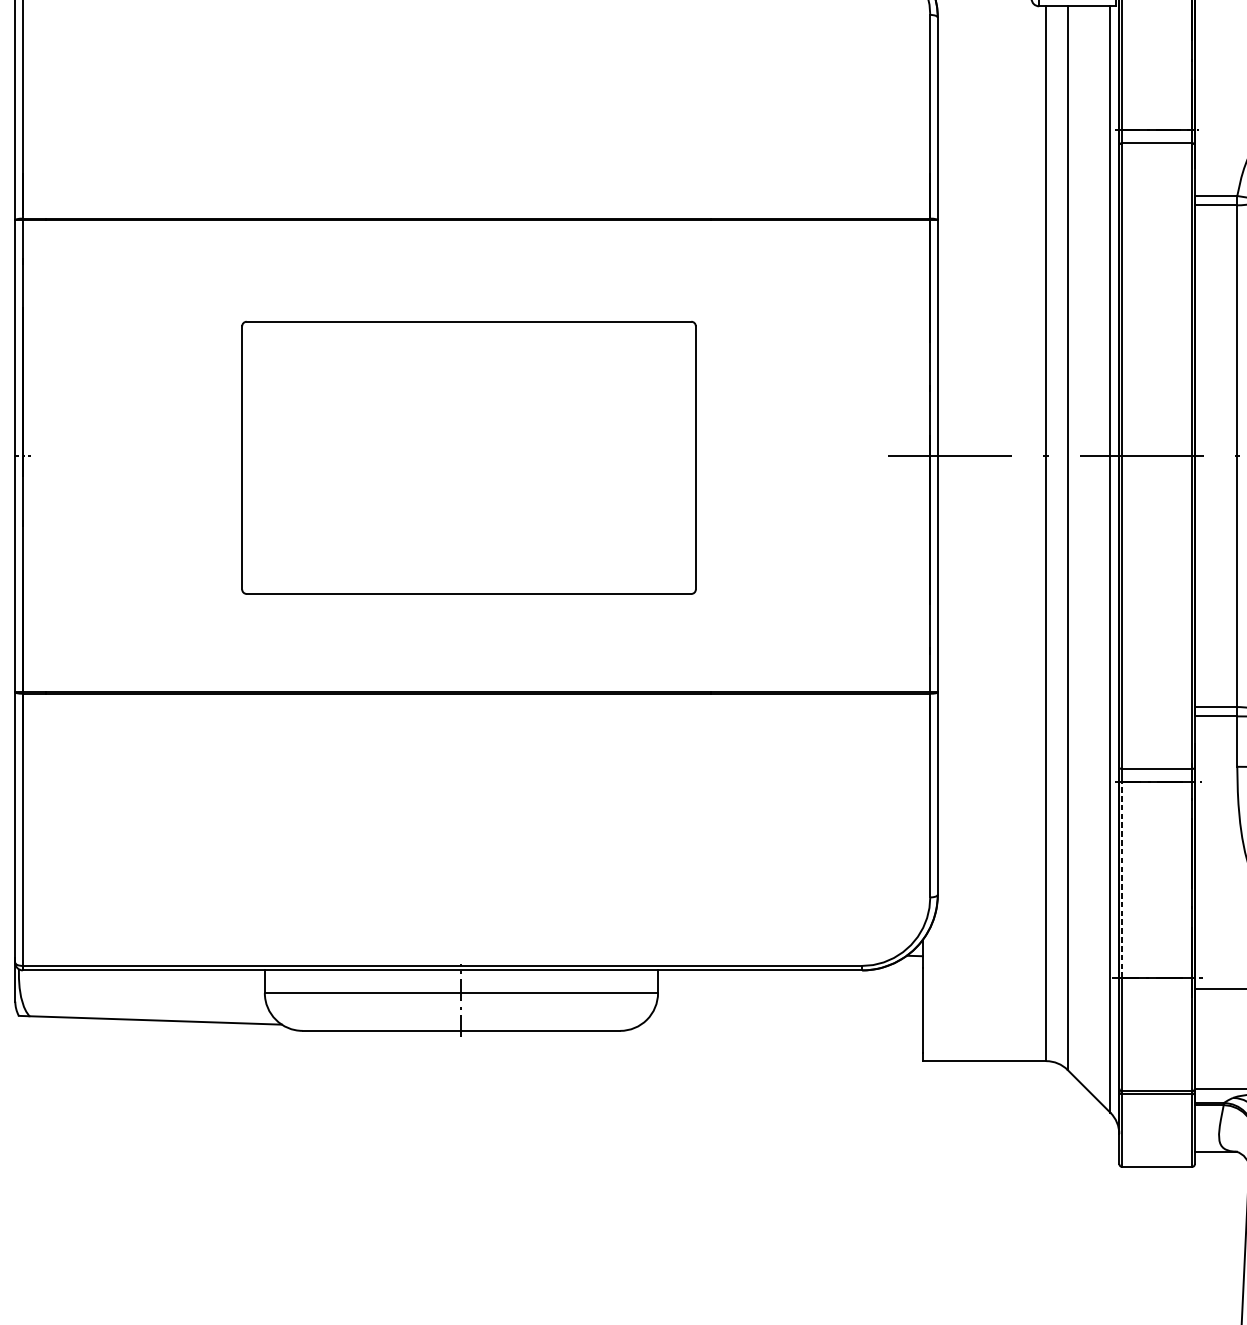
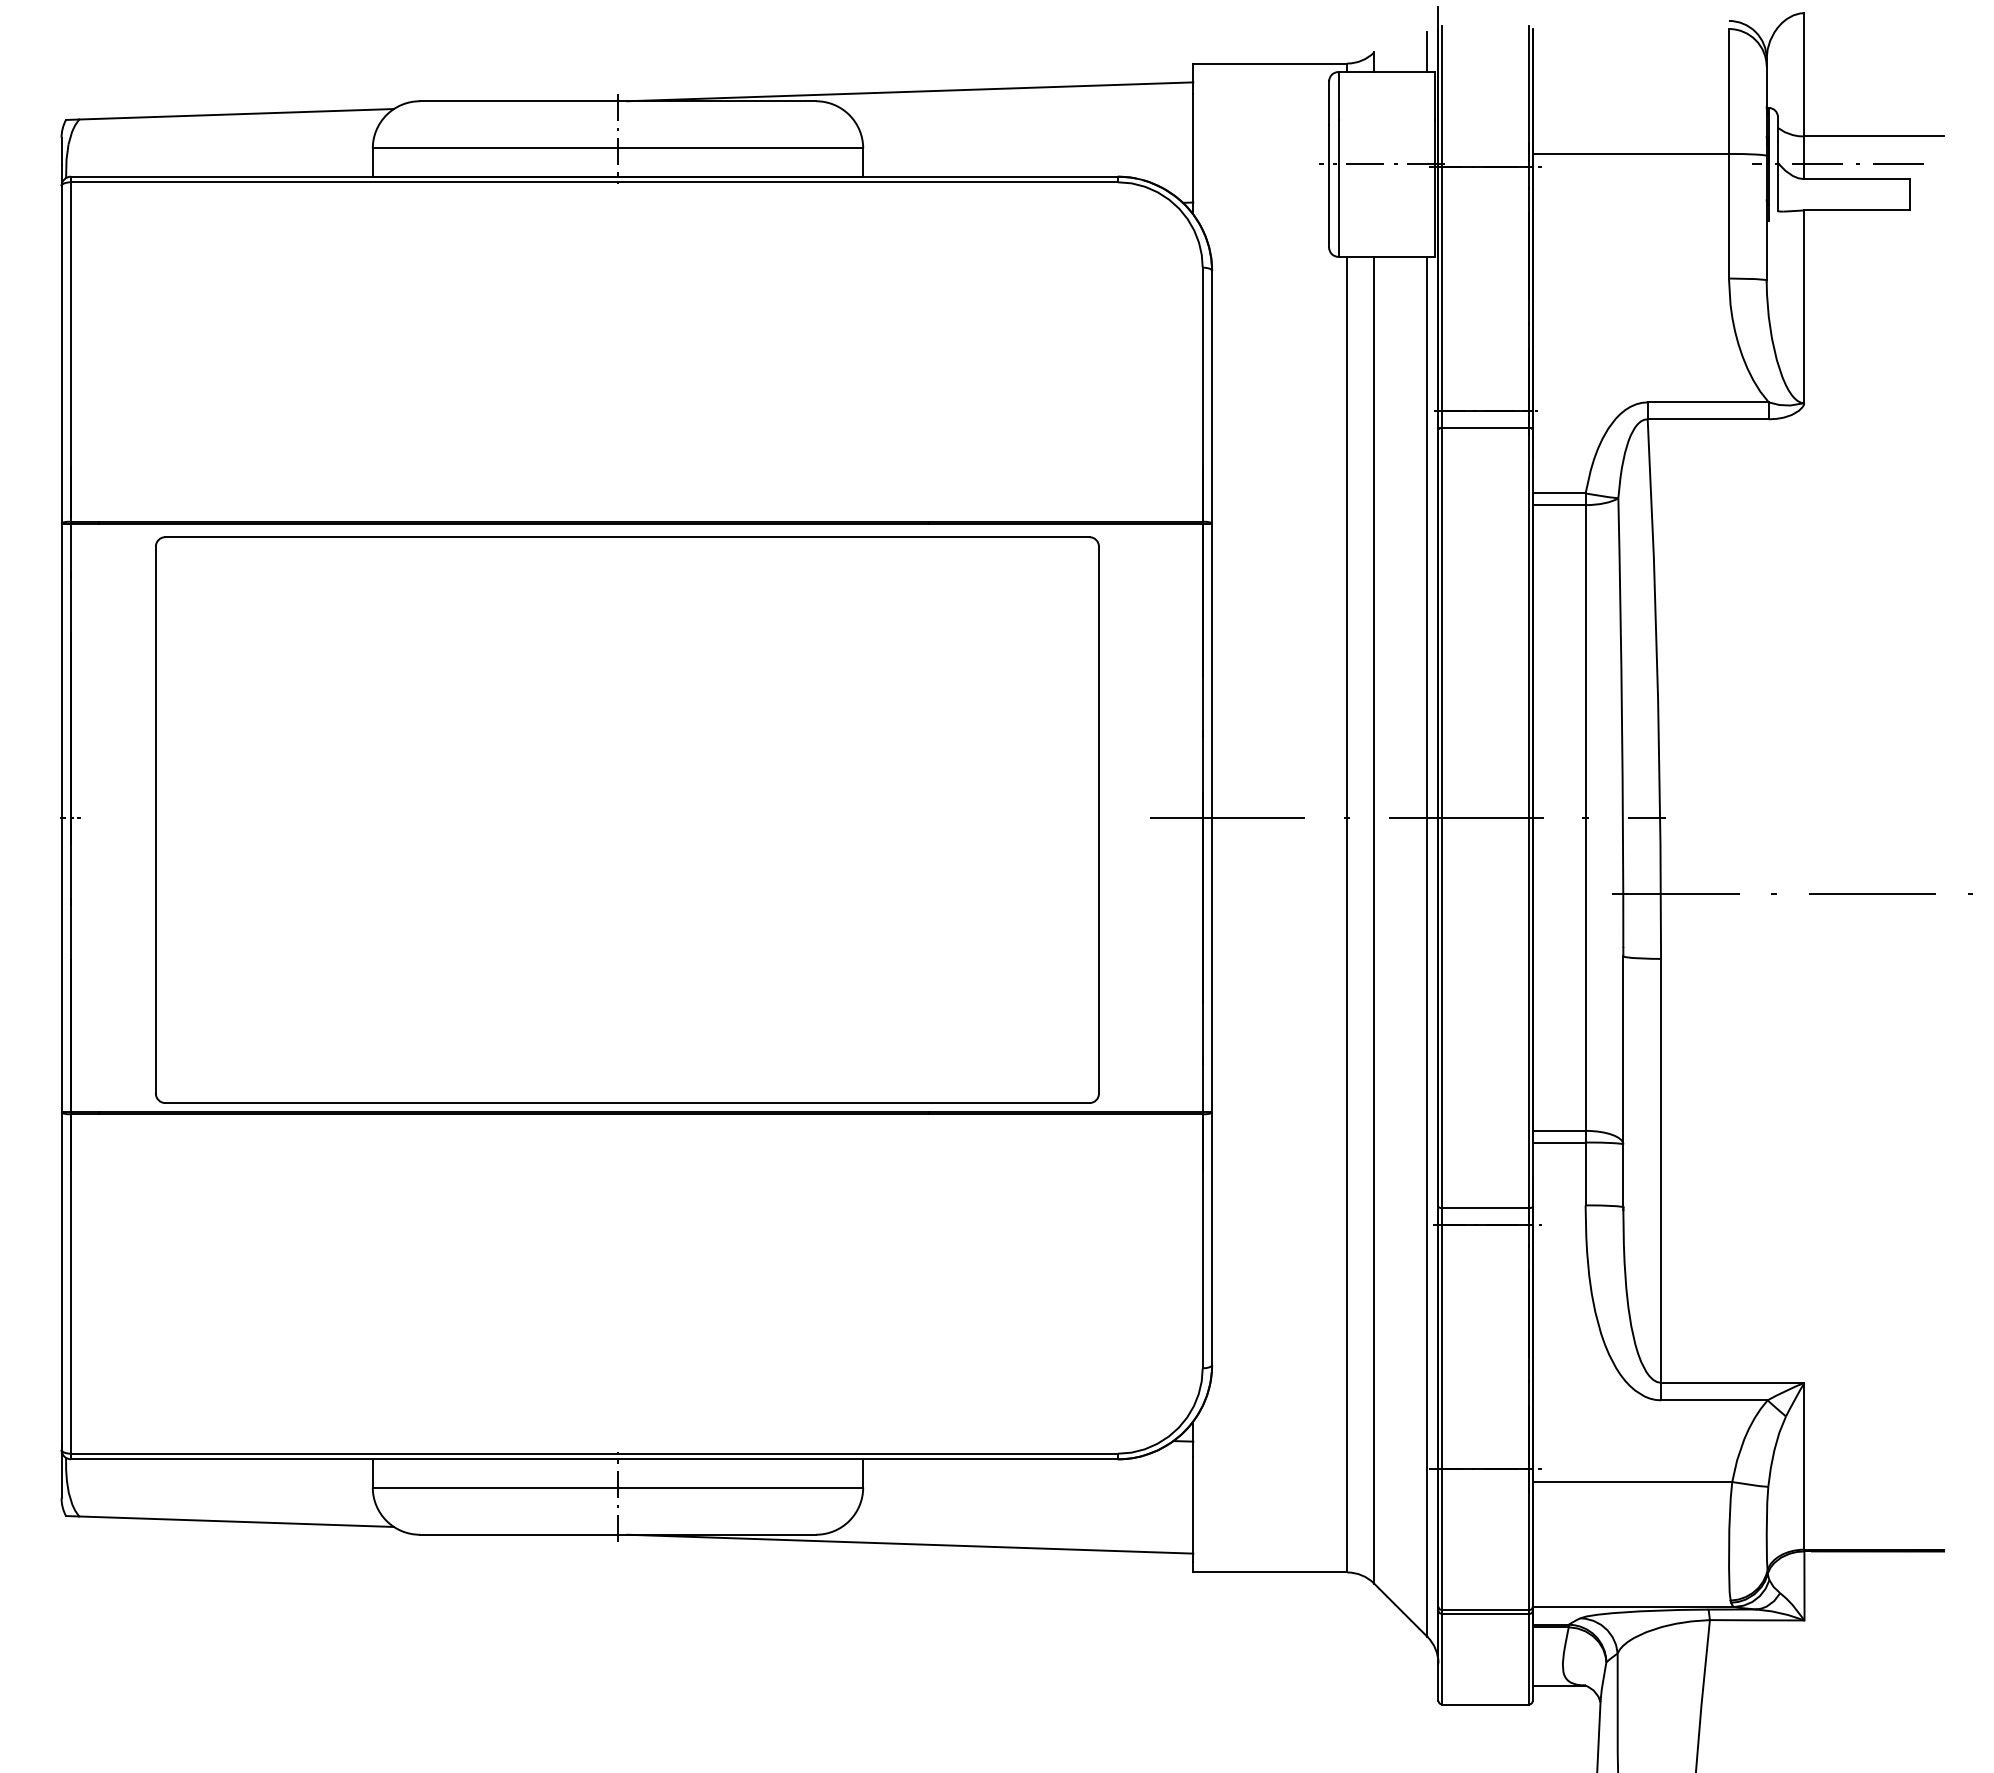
part: (469, 457) -> (627, 819), size x1.67
line: (1122, 879) -> (1442, 1346), dashed -> solid
line: (695, 1037) -> (910, 1543), added

